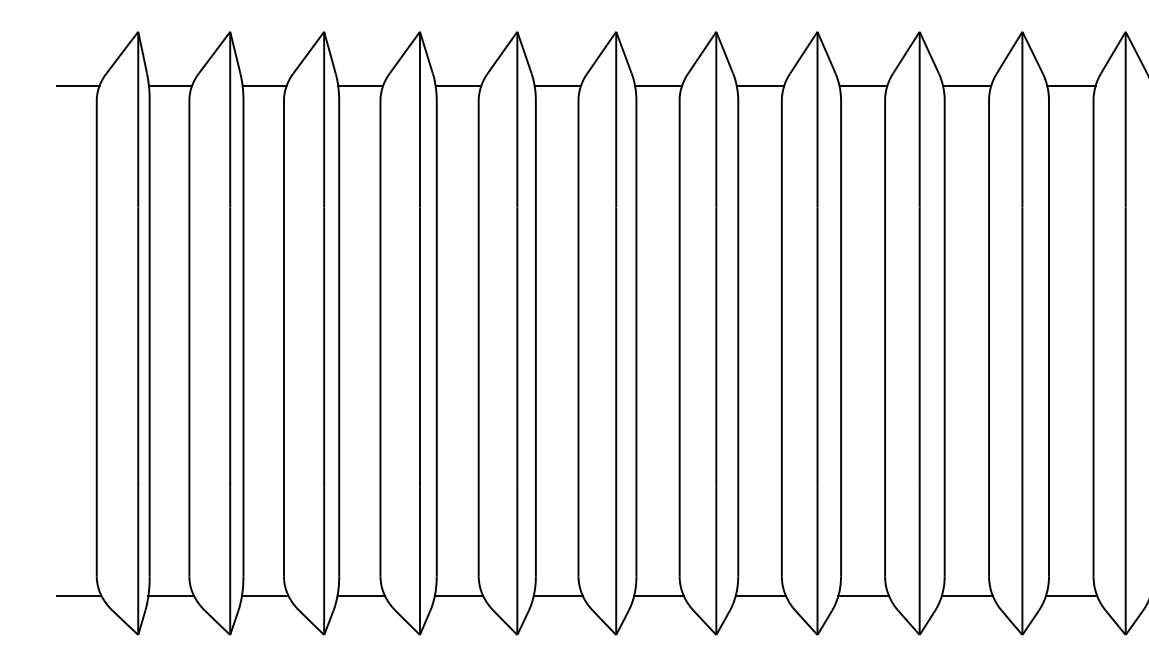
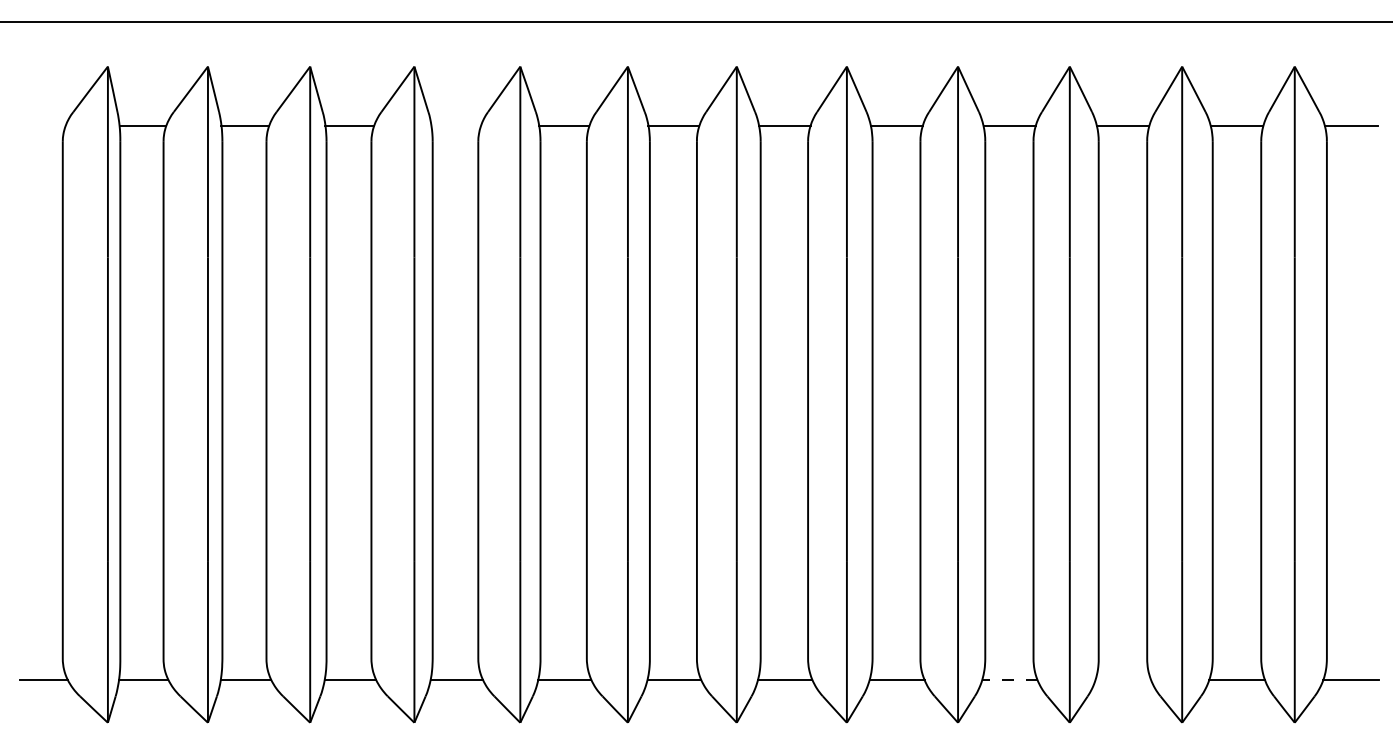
line: (78, 85) -> (42, 125), removed
line: (458, 85) -> (456, 125), removed
line: (966, 596) -> (1009, 680), solid -> dashed
line: (1071, 596) -> (1123, 680), removed

